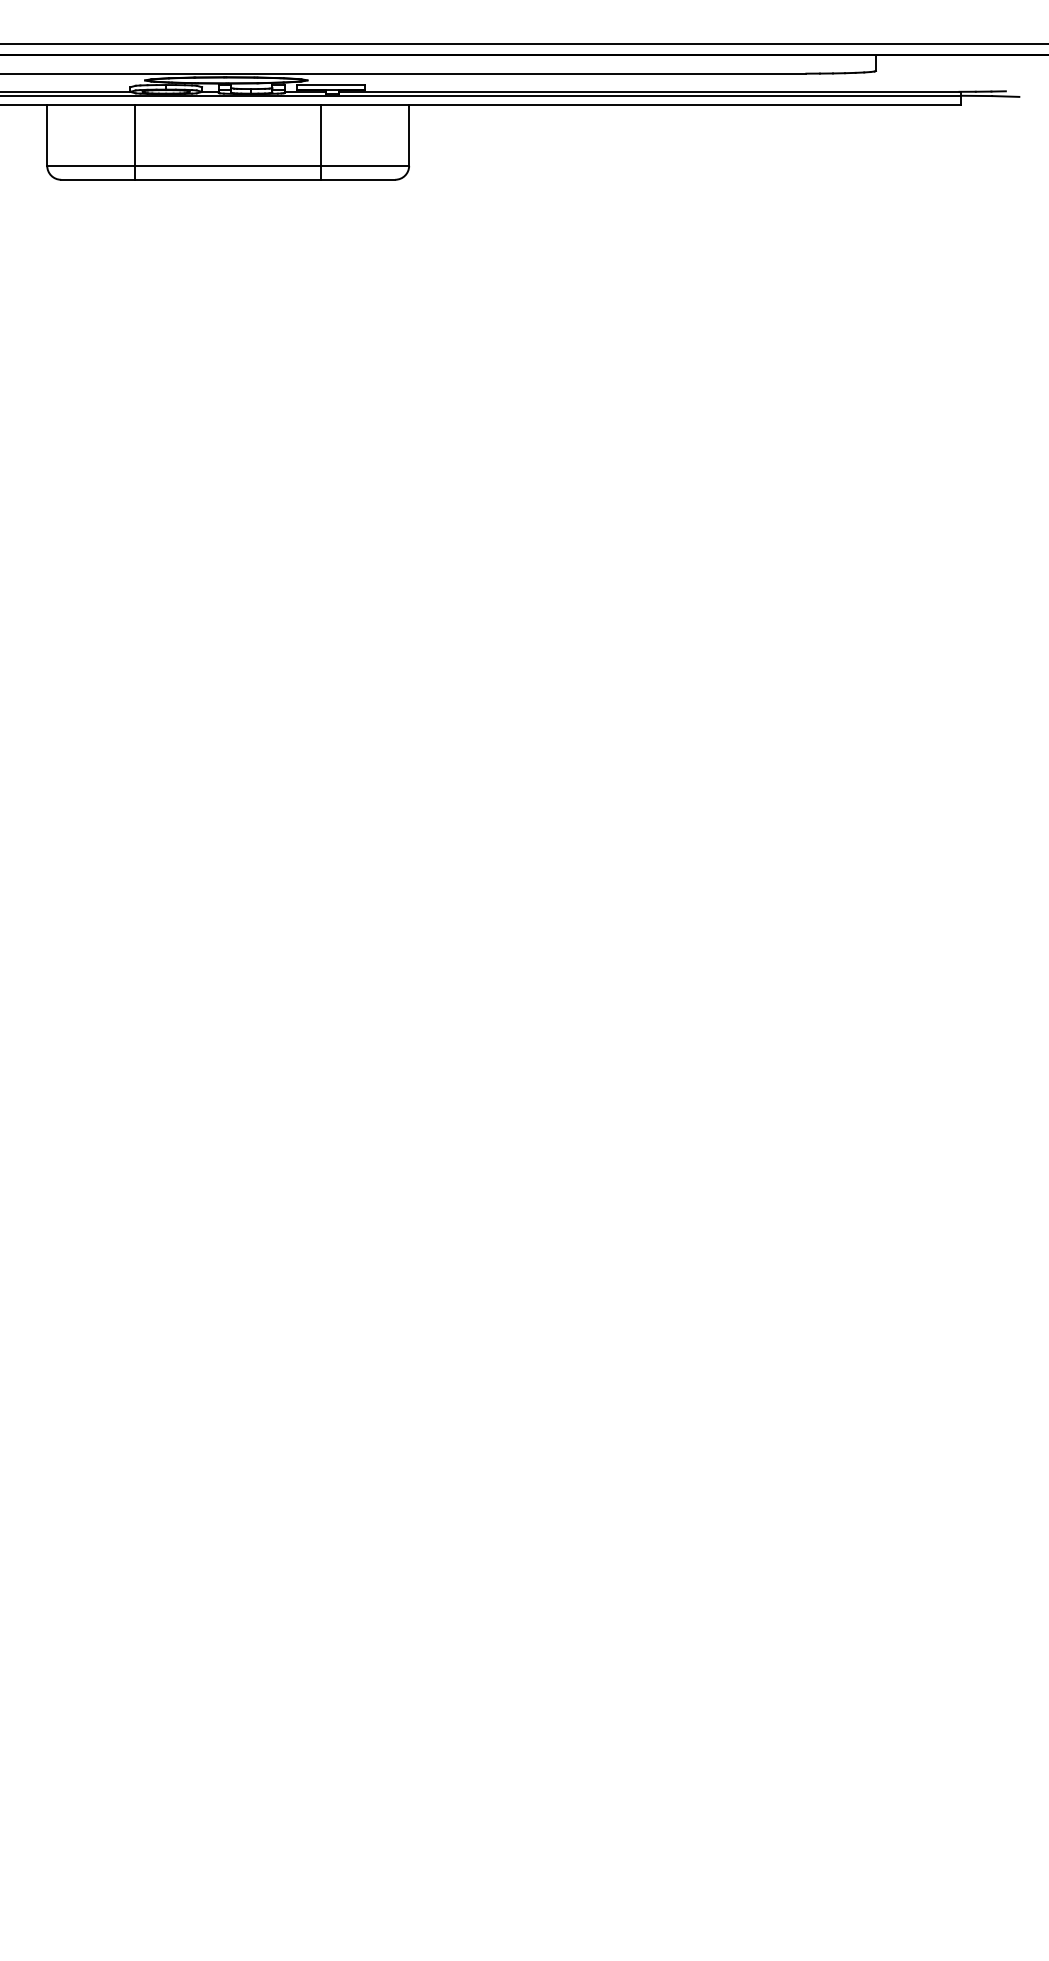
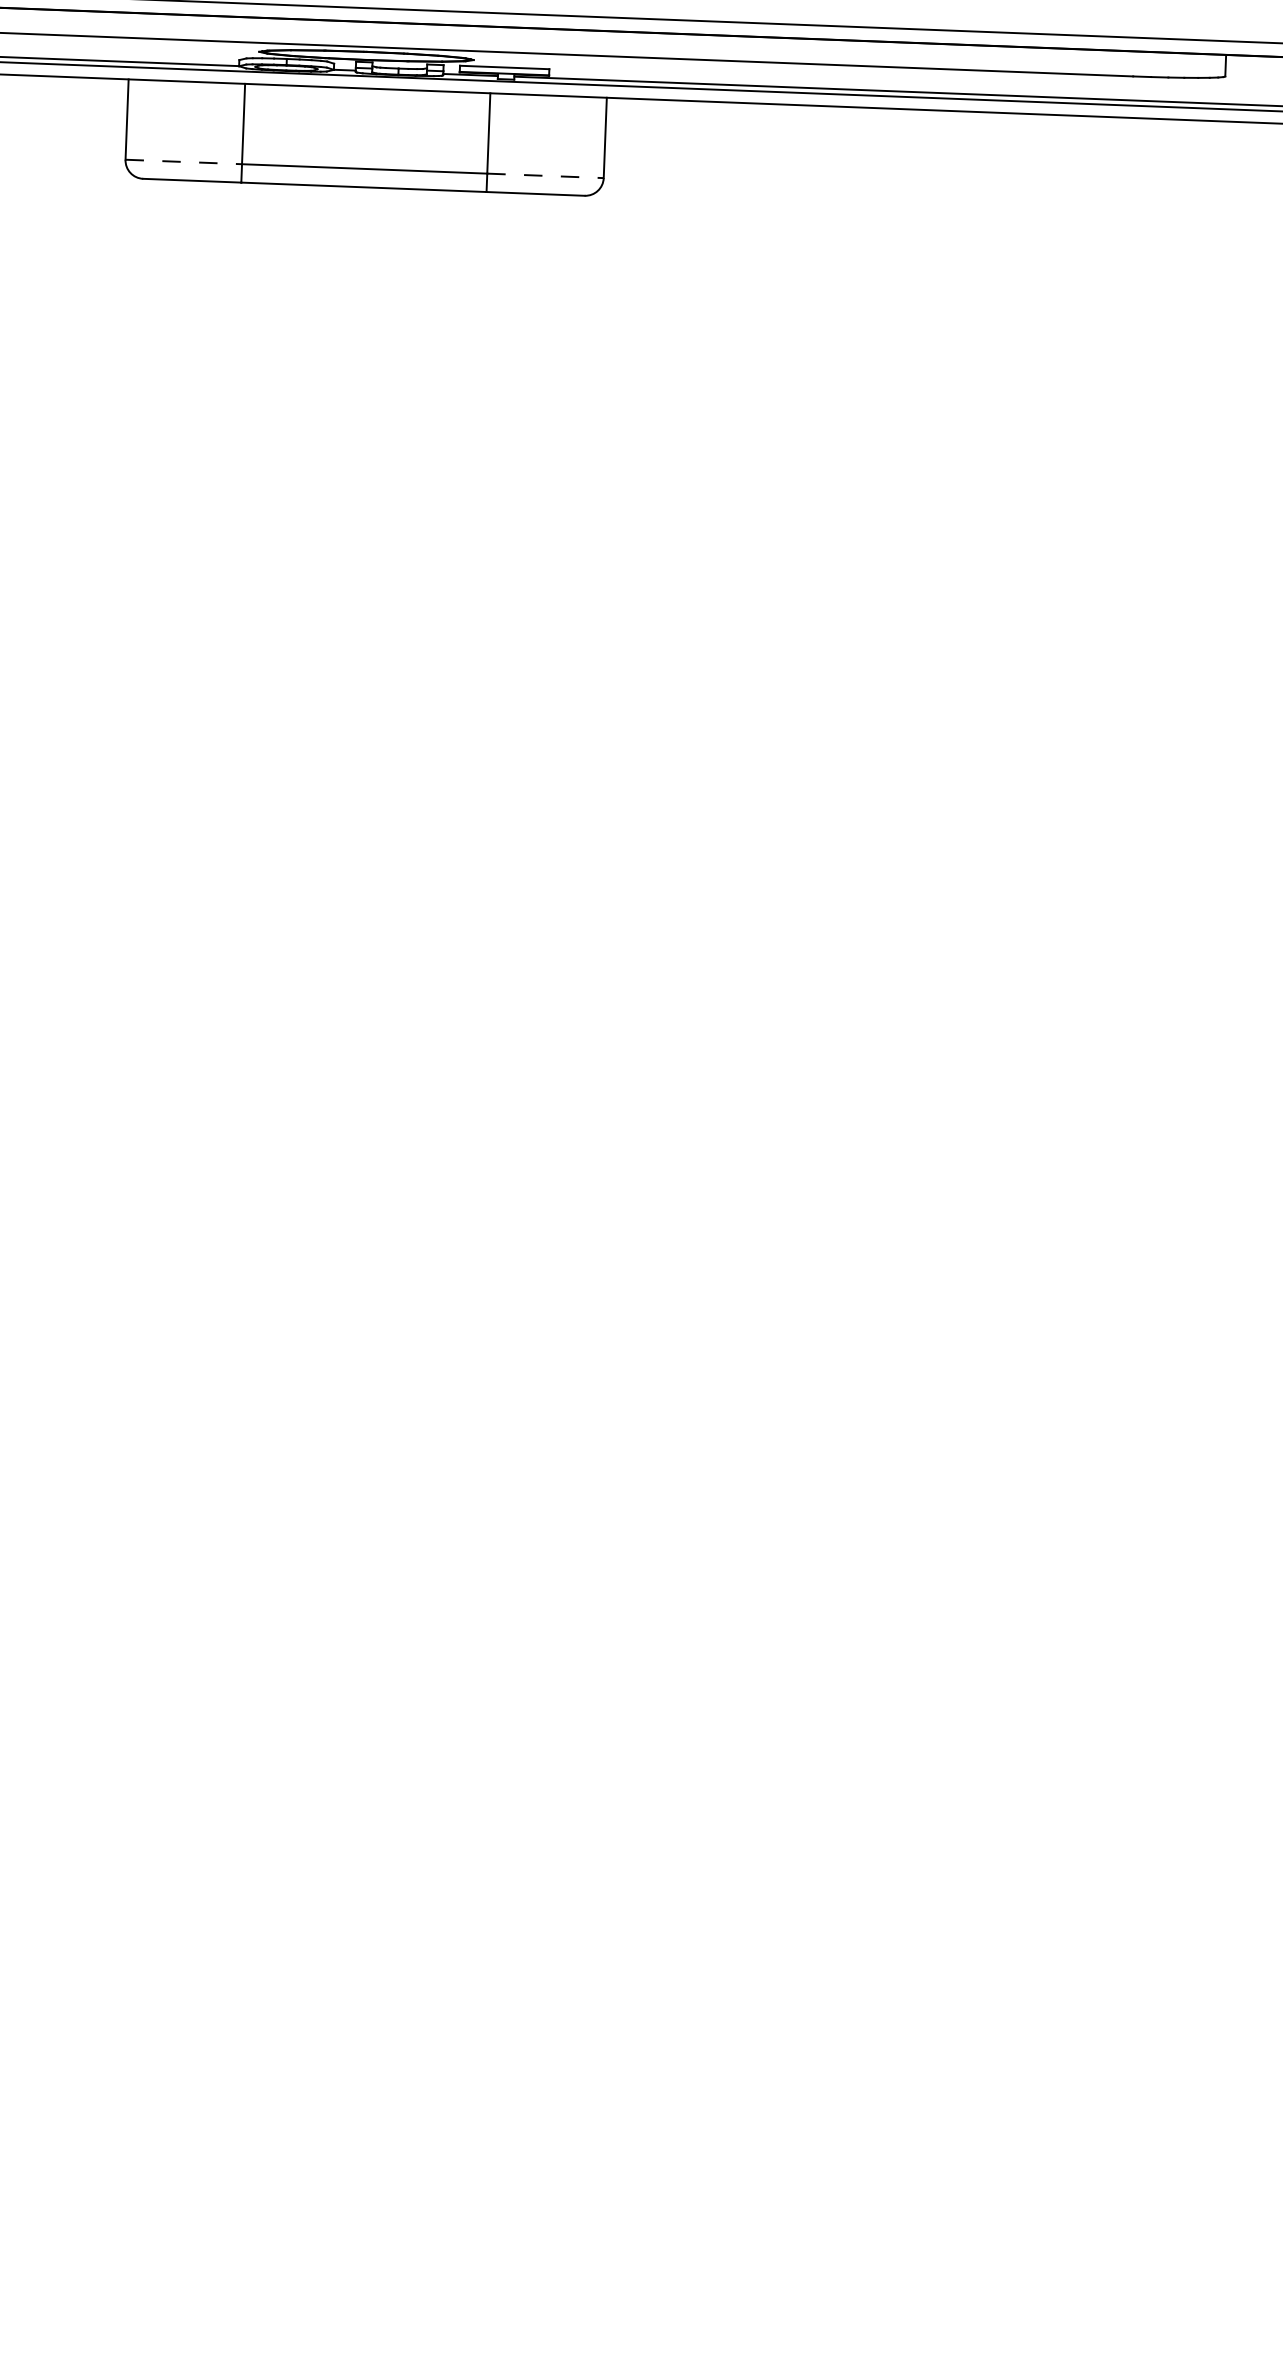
line: (91, 165) -> (184, 161), solid -> dashed
line: (365, 165) -> (546, 175), solid -> dashed

